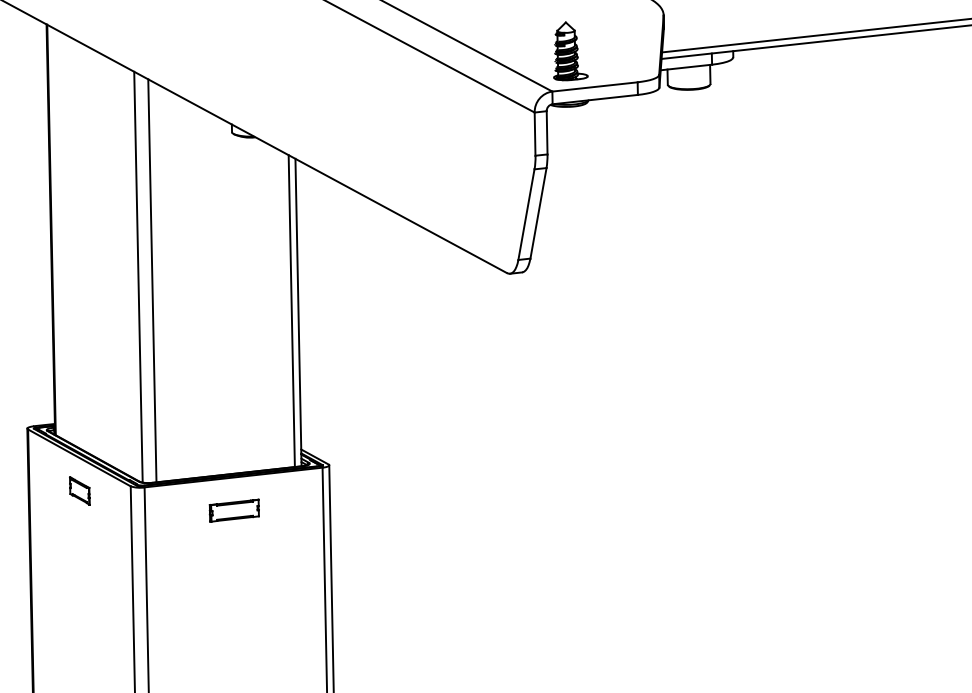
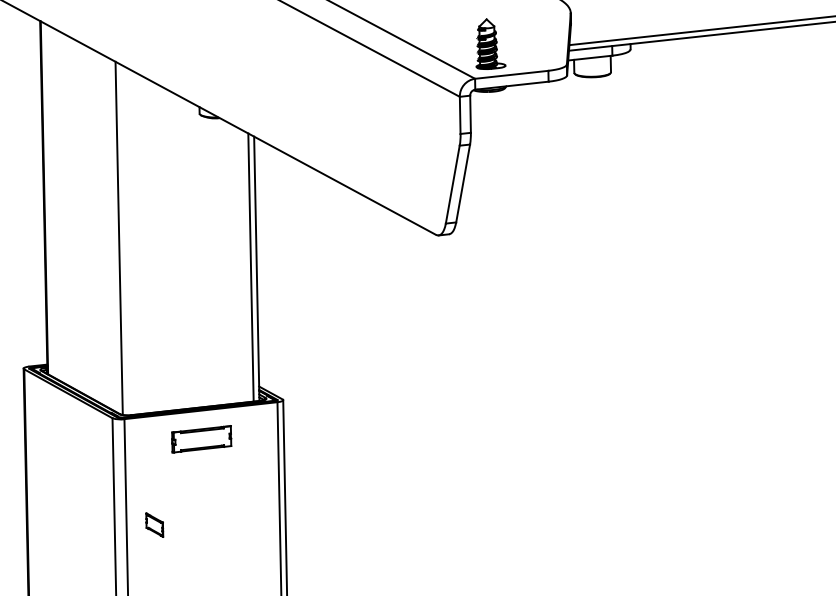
line: (151, 280) -> (130, 241), removed
part: (79, 490) -> (154, 524), moved
part: (234, 509) -> (201, 438), size x1.4

